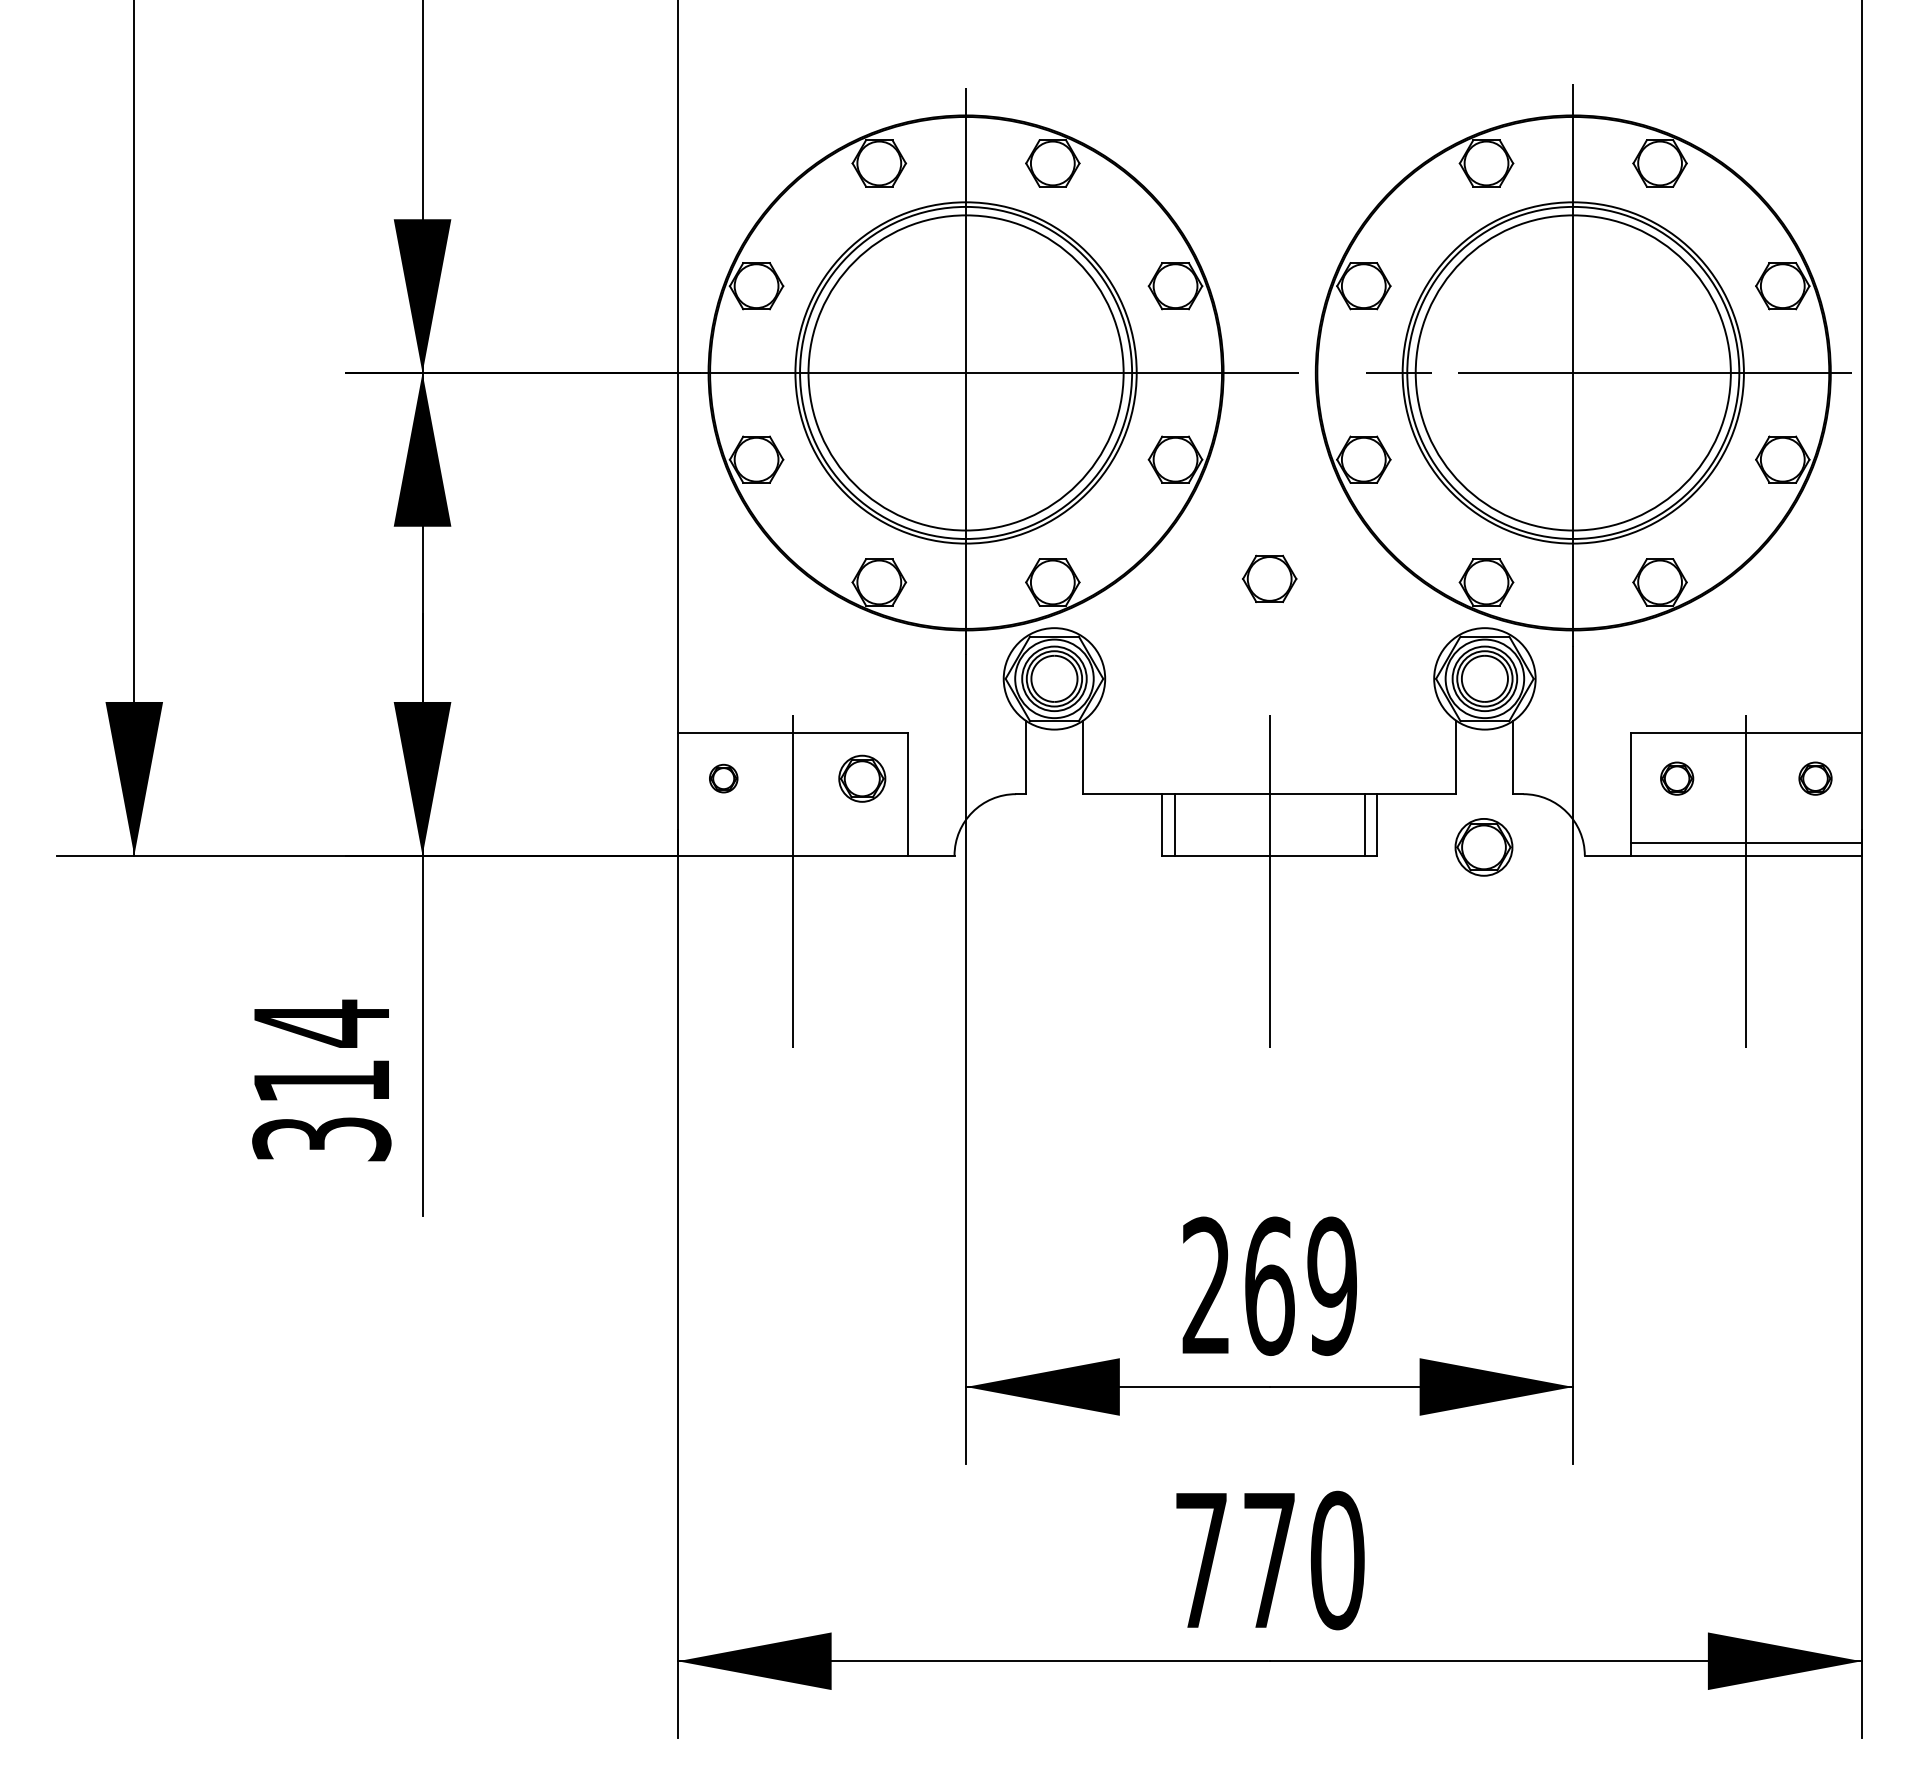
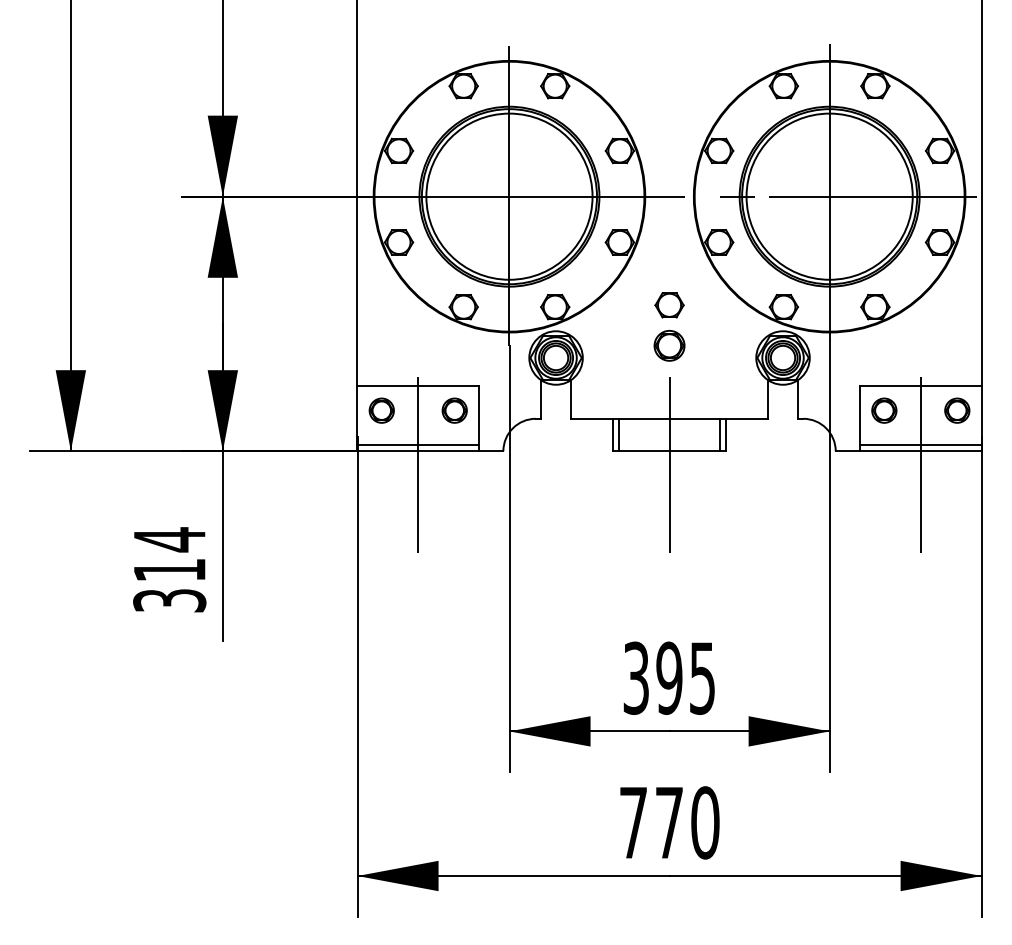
part: (723, 778) -> (381, 410), size x1.67
part: (1677, 778) -> (884, 410), size x1.43
part: (1815, 778) -> (957, 410), size x1.43
line: (793, 842) -> (418, 444), added
part: (1483, 846) -> (669, 345), moved
text: (1269, 1284) -> (669, 677), 269 -> 395

